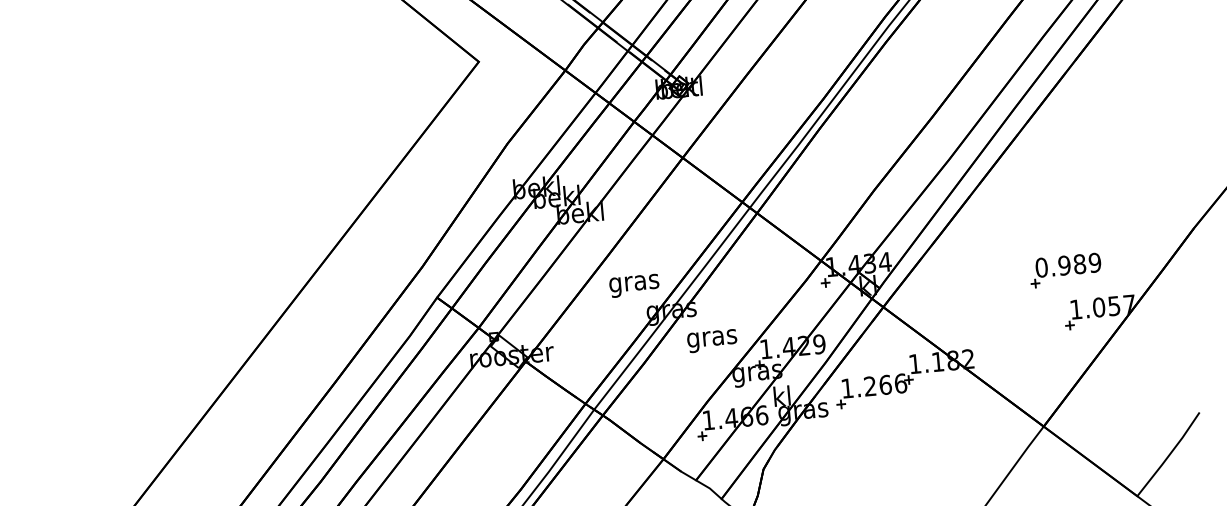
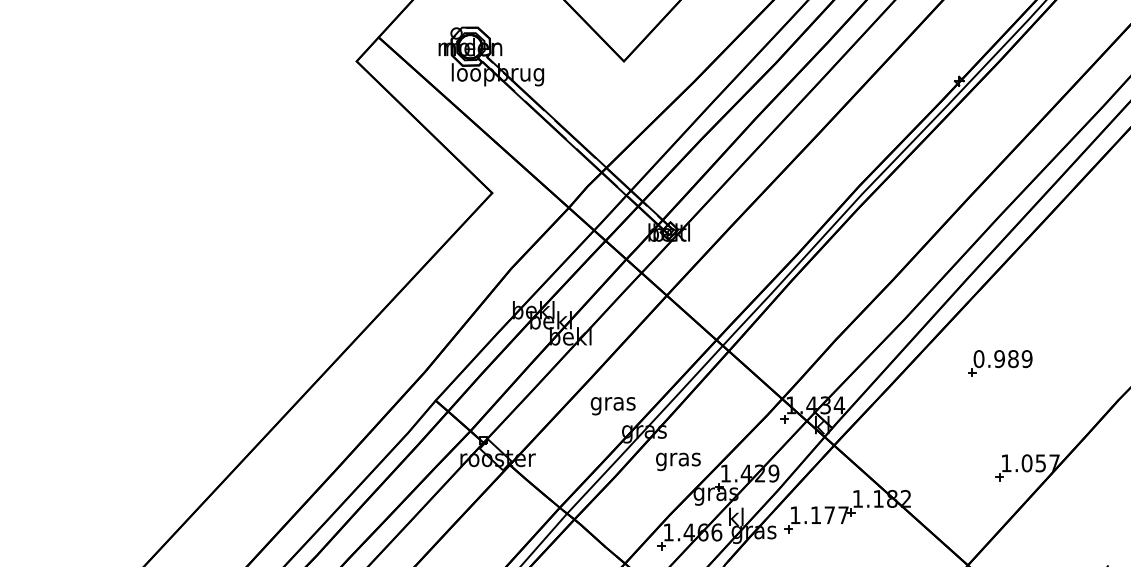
part: (1065, 270) -> (1000, 363), moved
text: (885, 385) -> (829, 515), 1.266 -> 1.177

